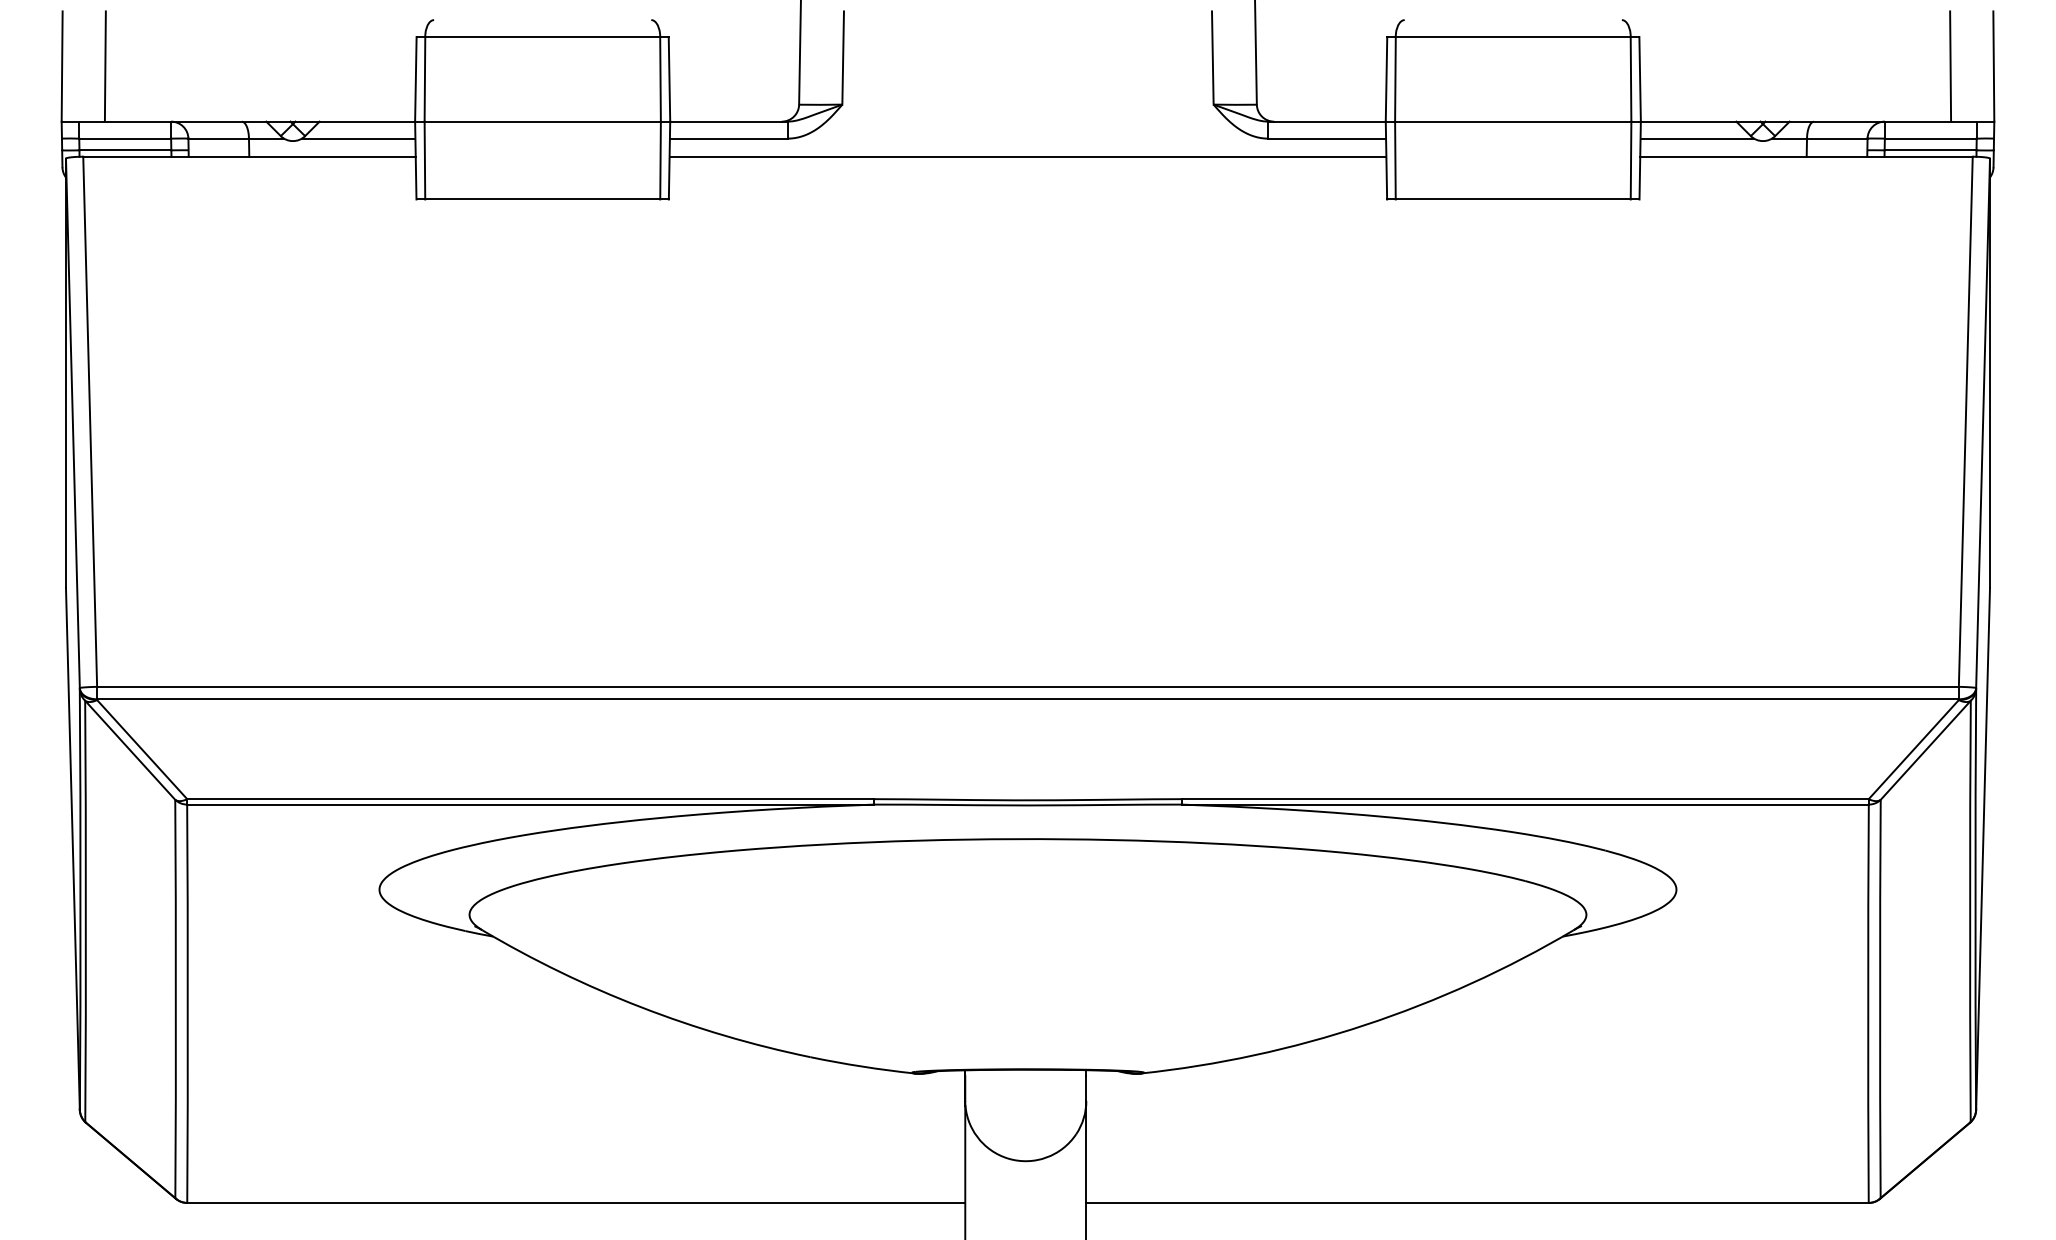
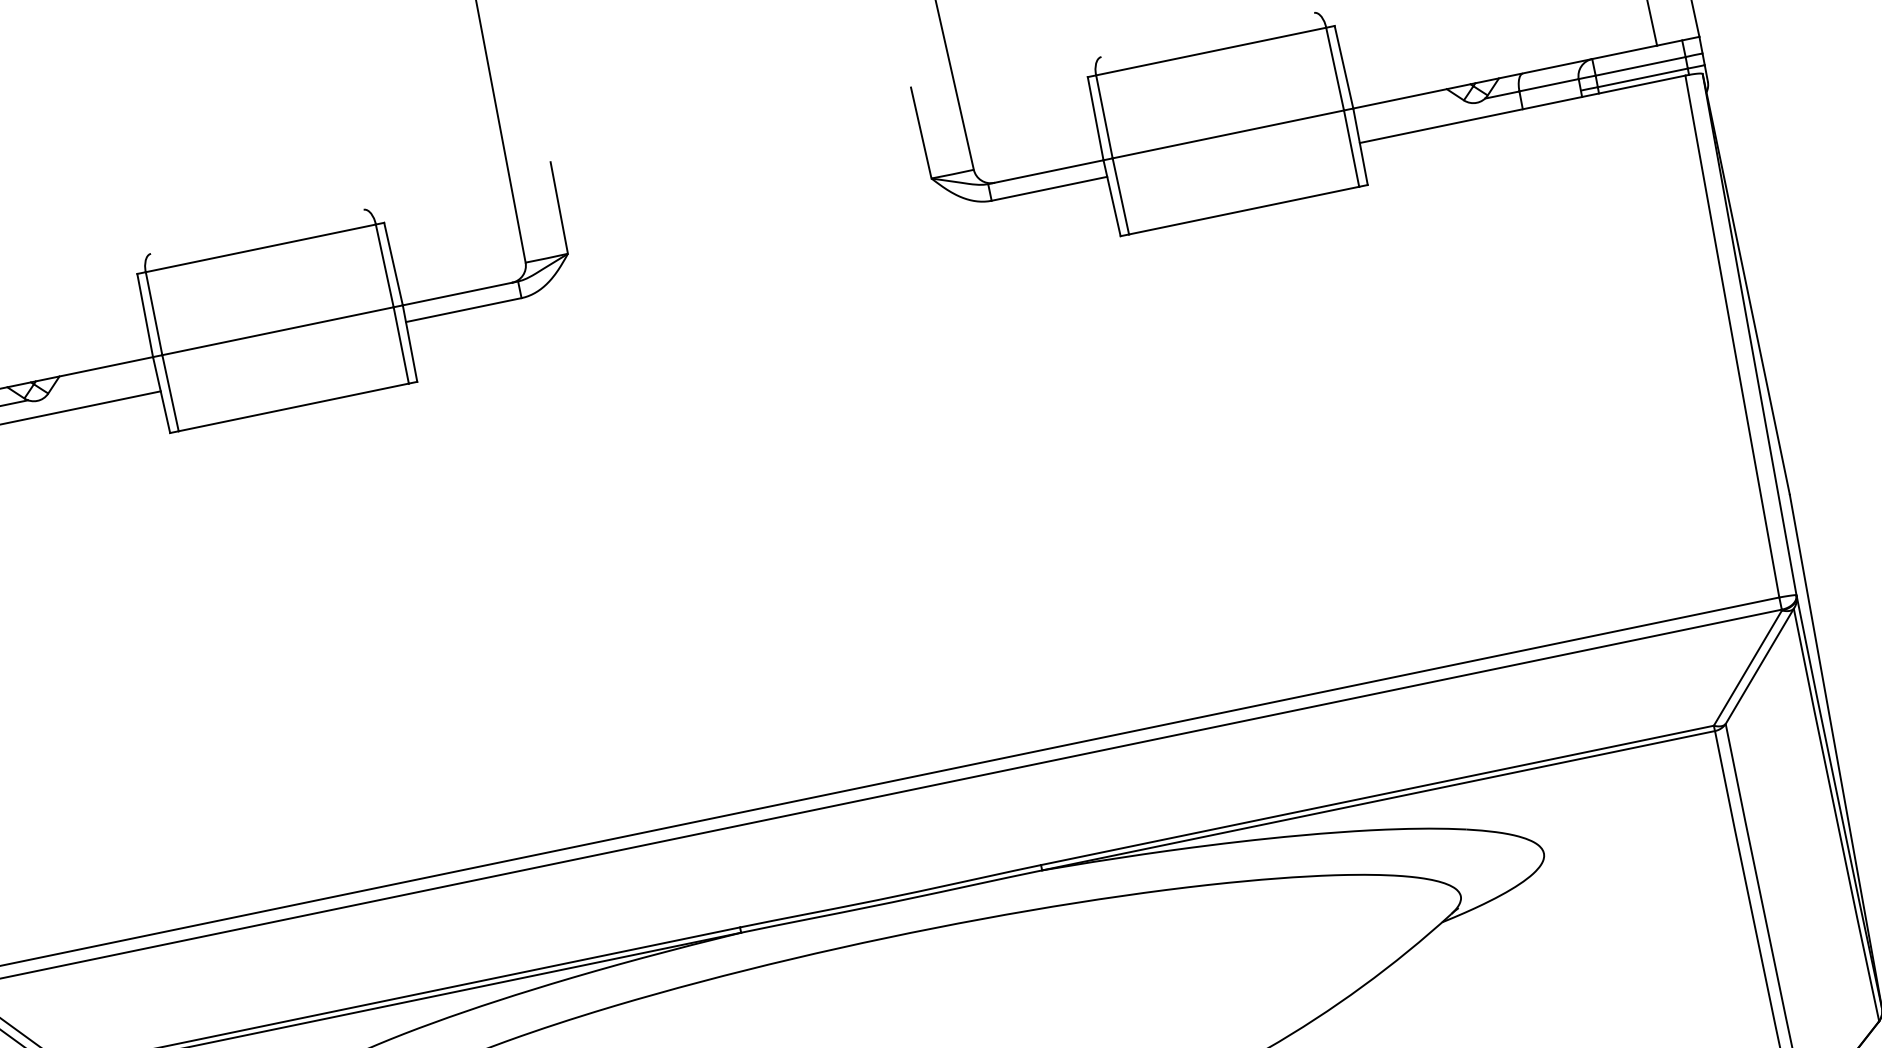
line: (358, 138) -> (101, 385), removed
line: (1697, 138) -> (1412, 113), removed
line: (1027, 156) -> (759, 267), removed

